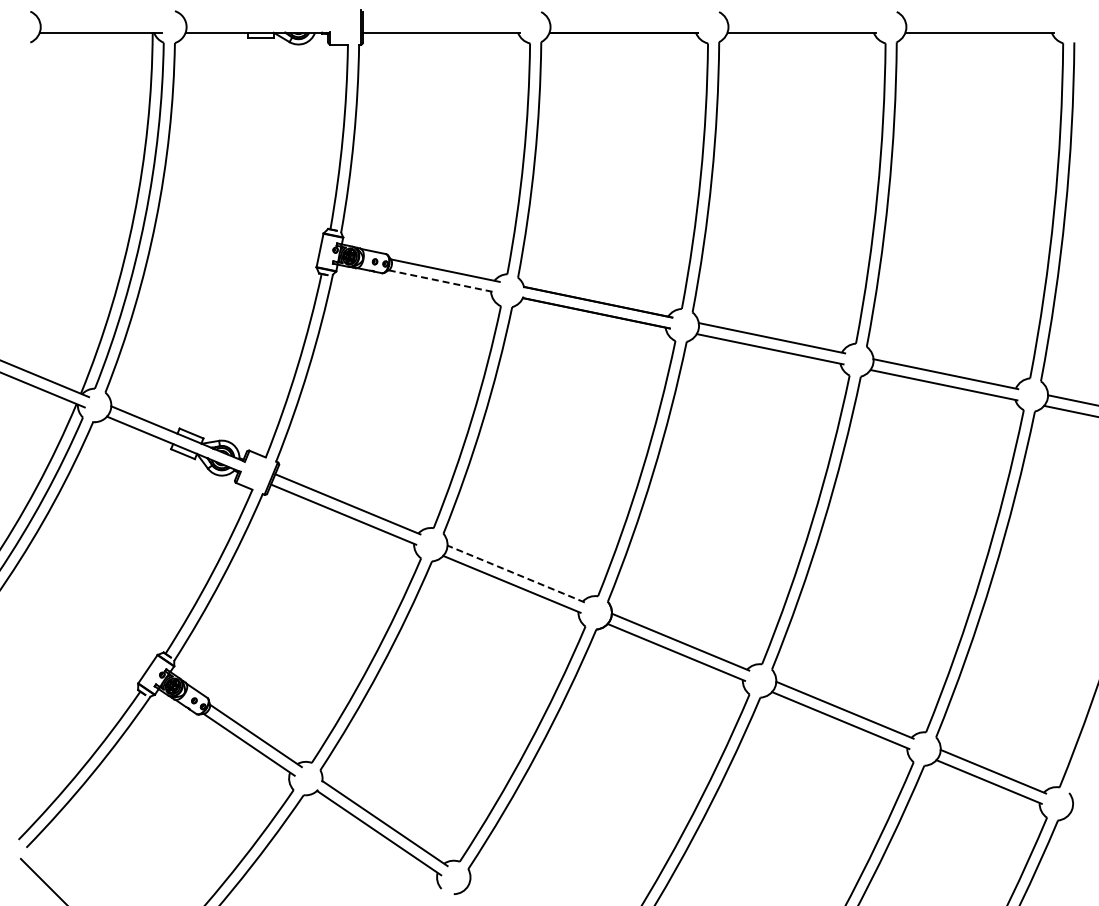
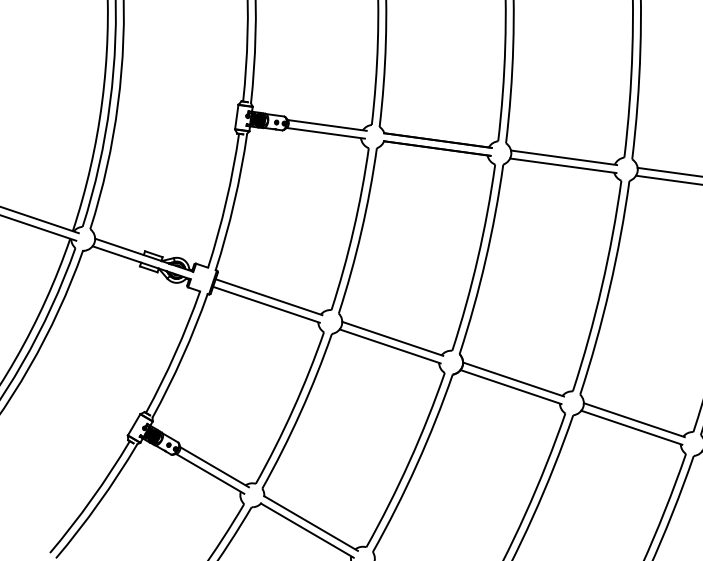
line: (442, 281) -> (325, 133), dashed -> solid
line: (515, 573) -> (392, 338), dashed -> solid

